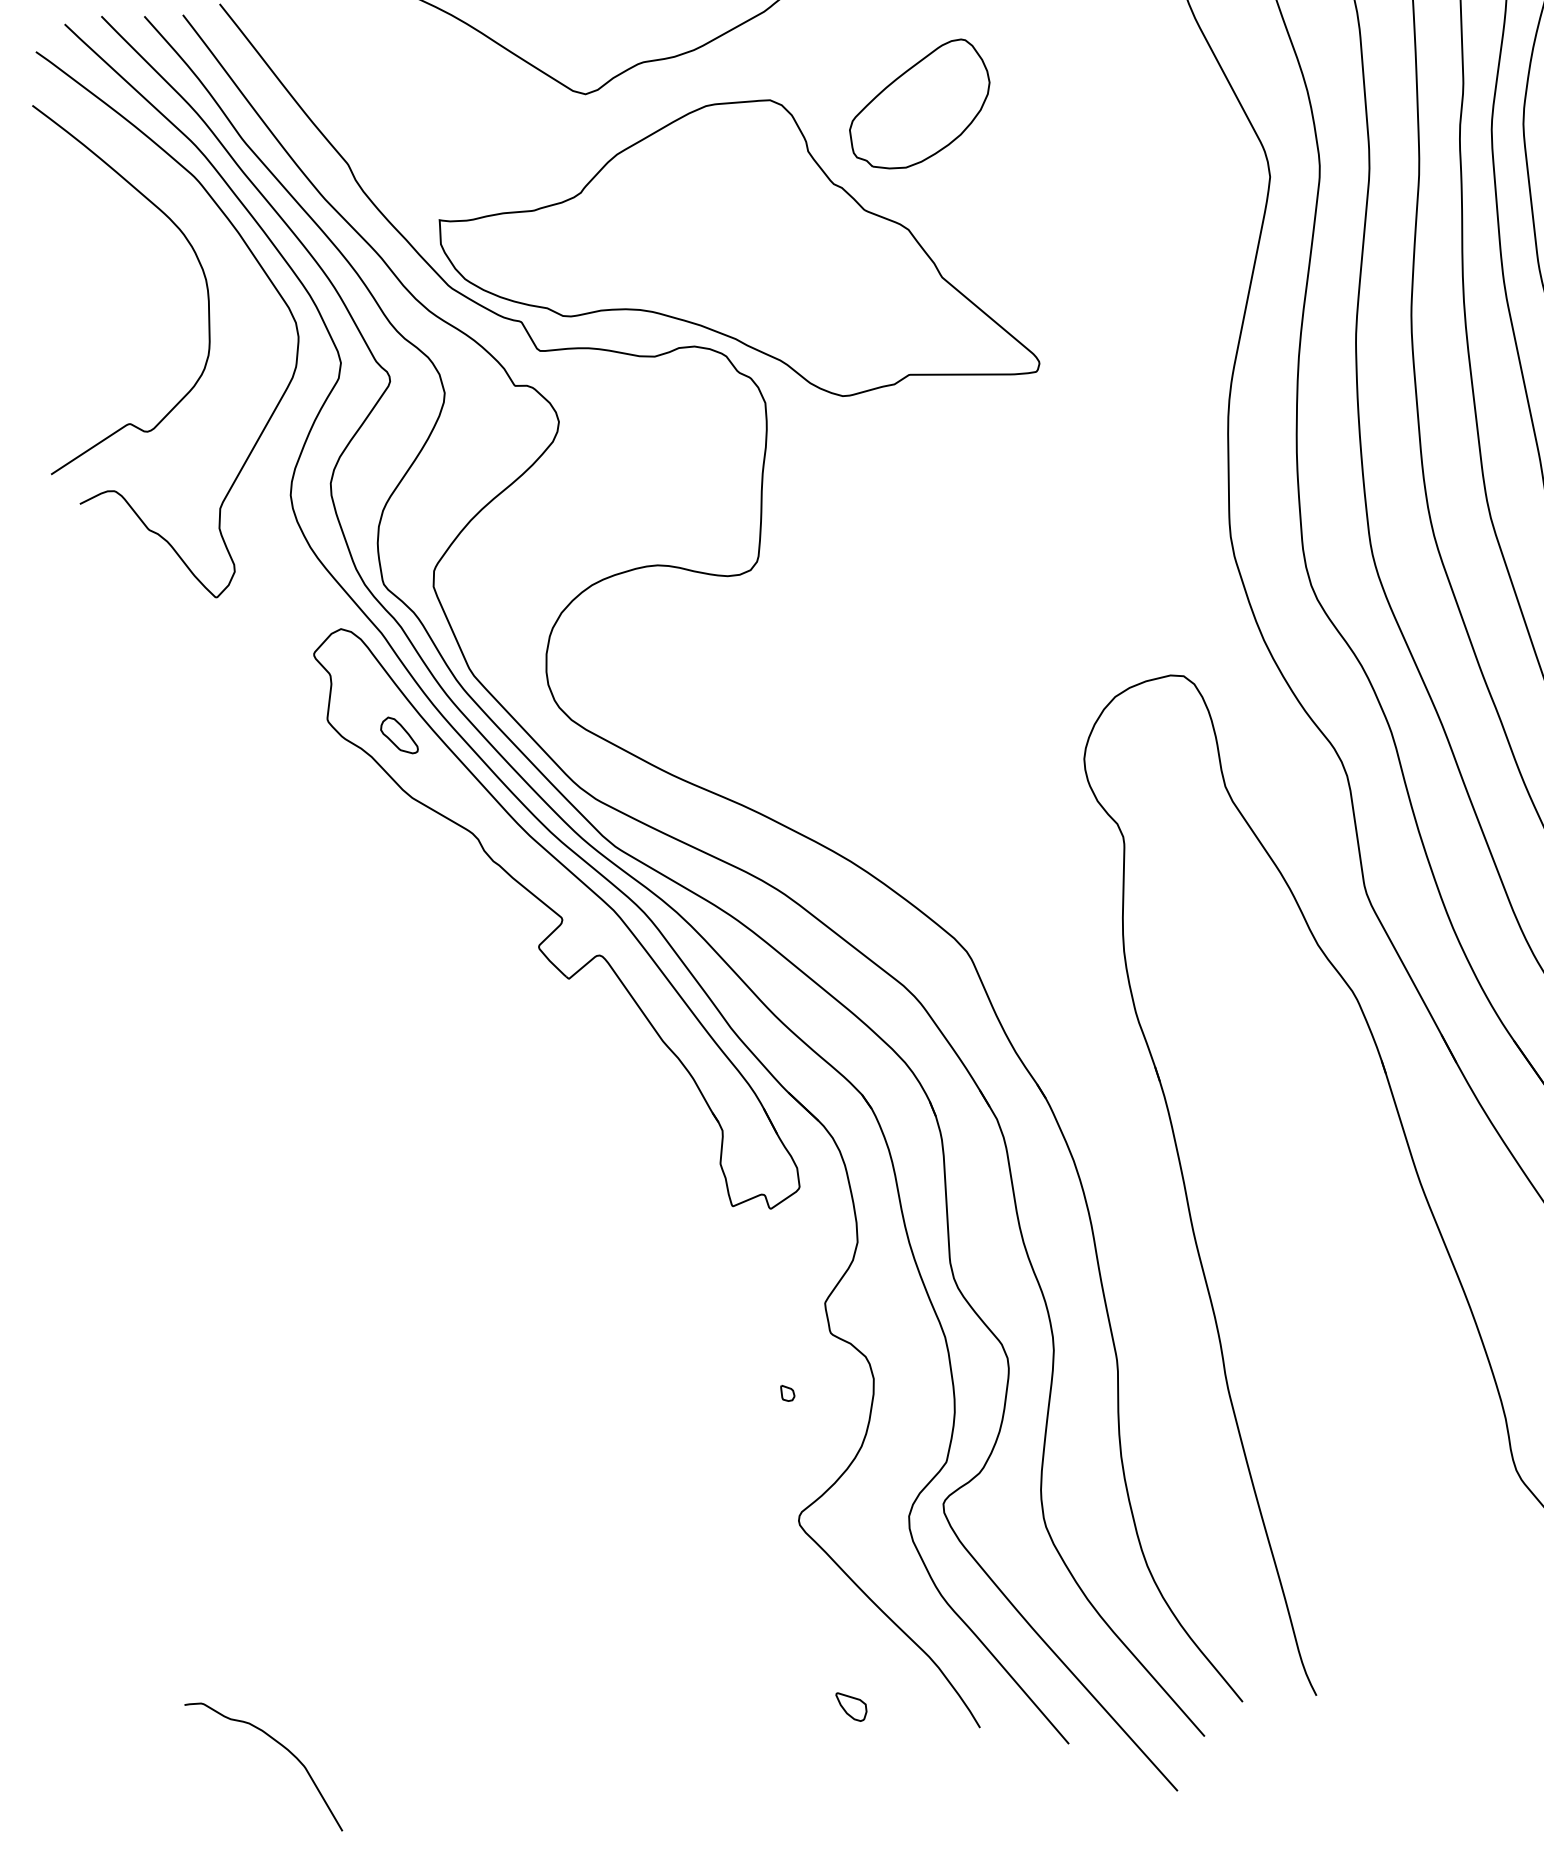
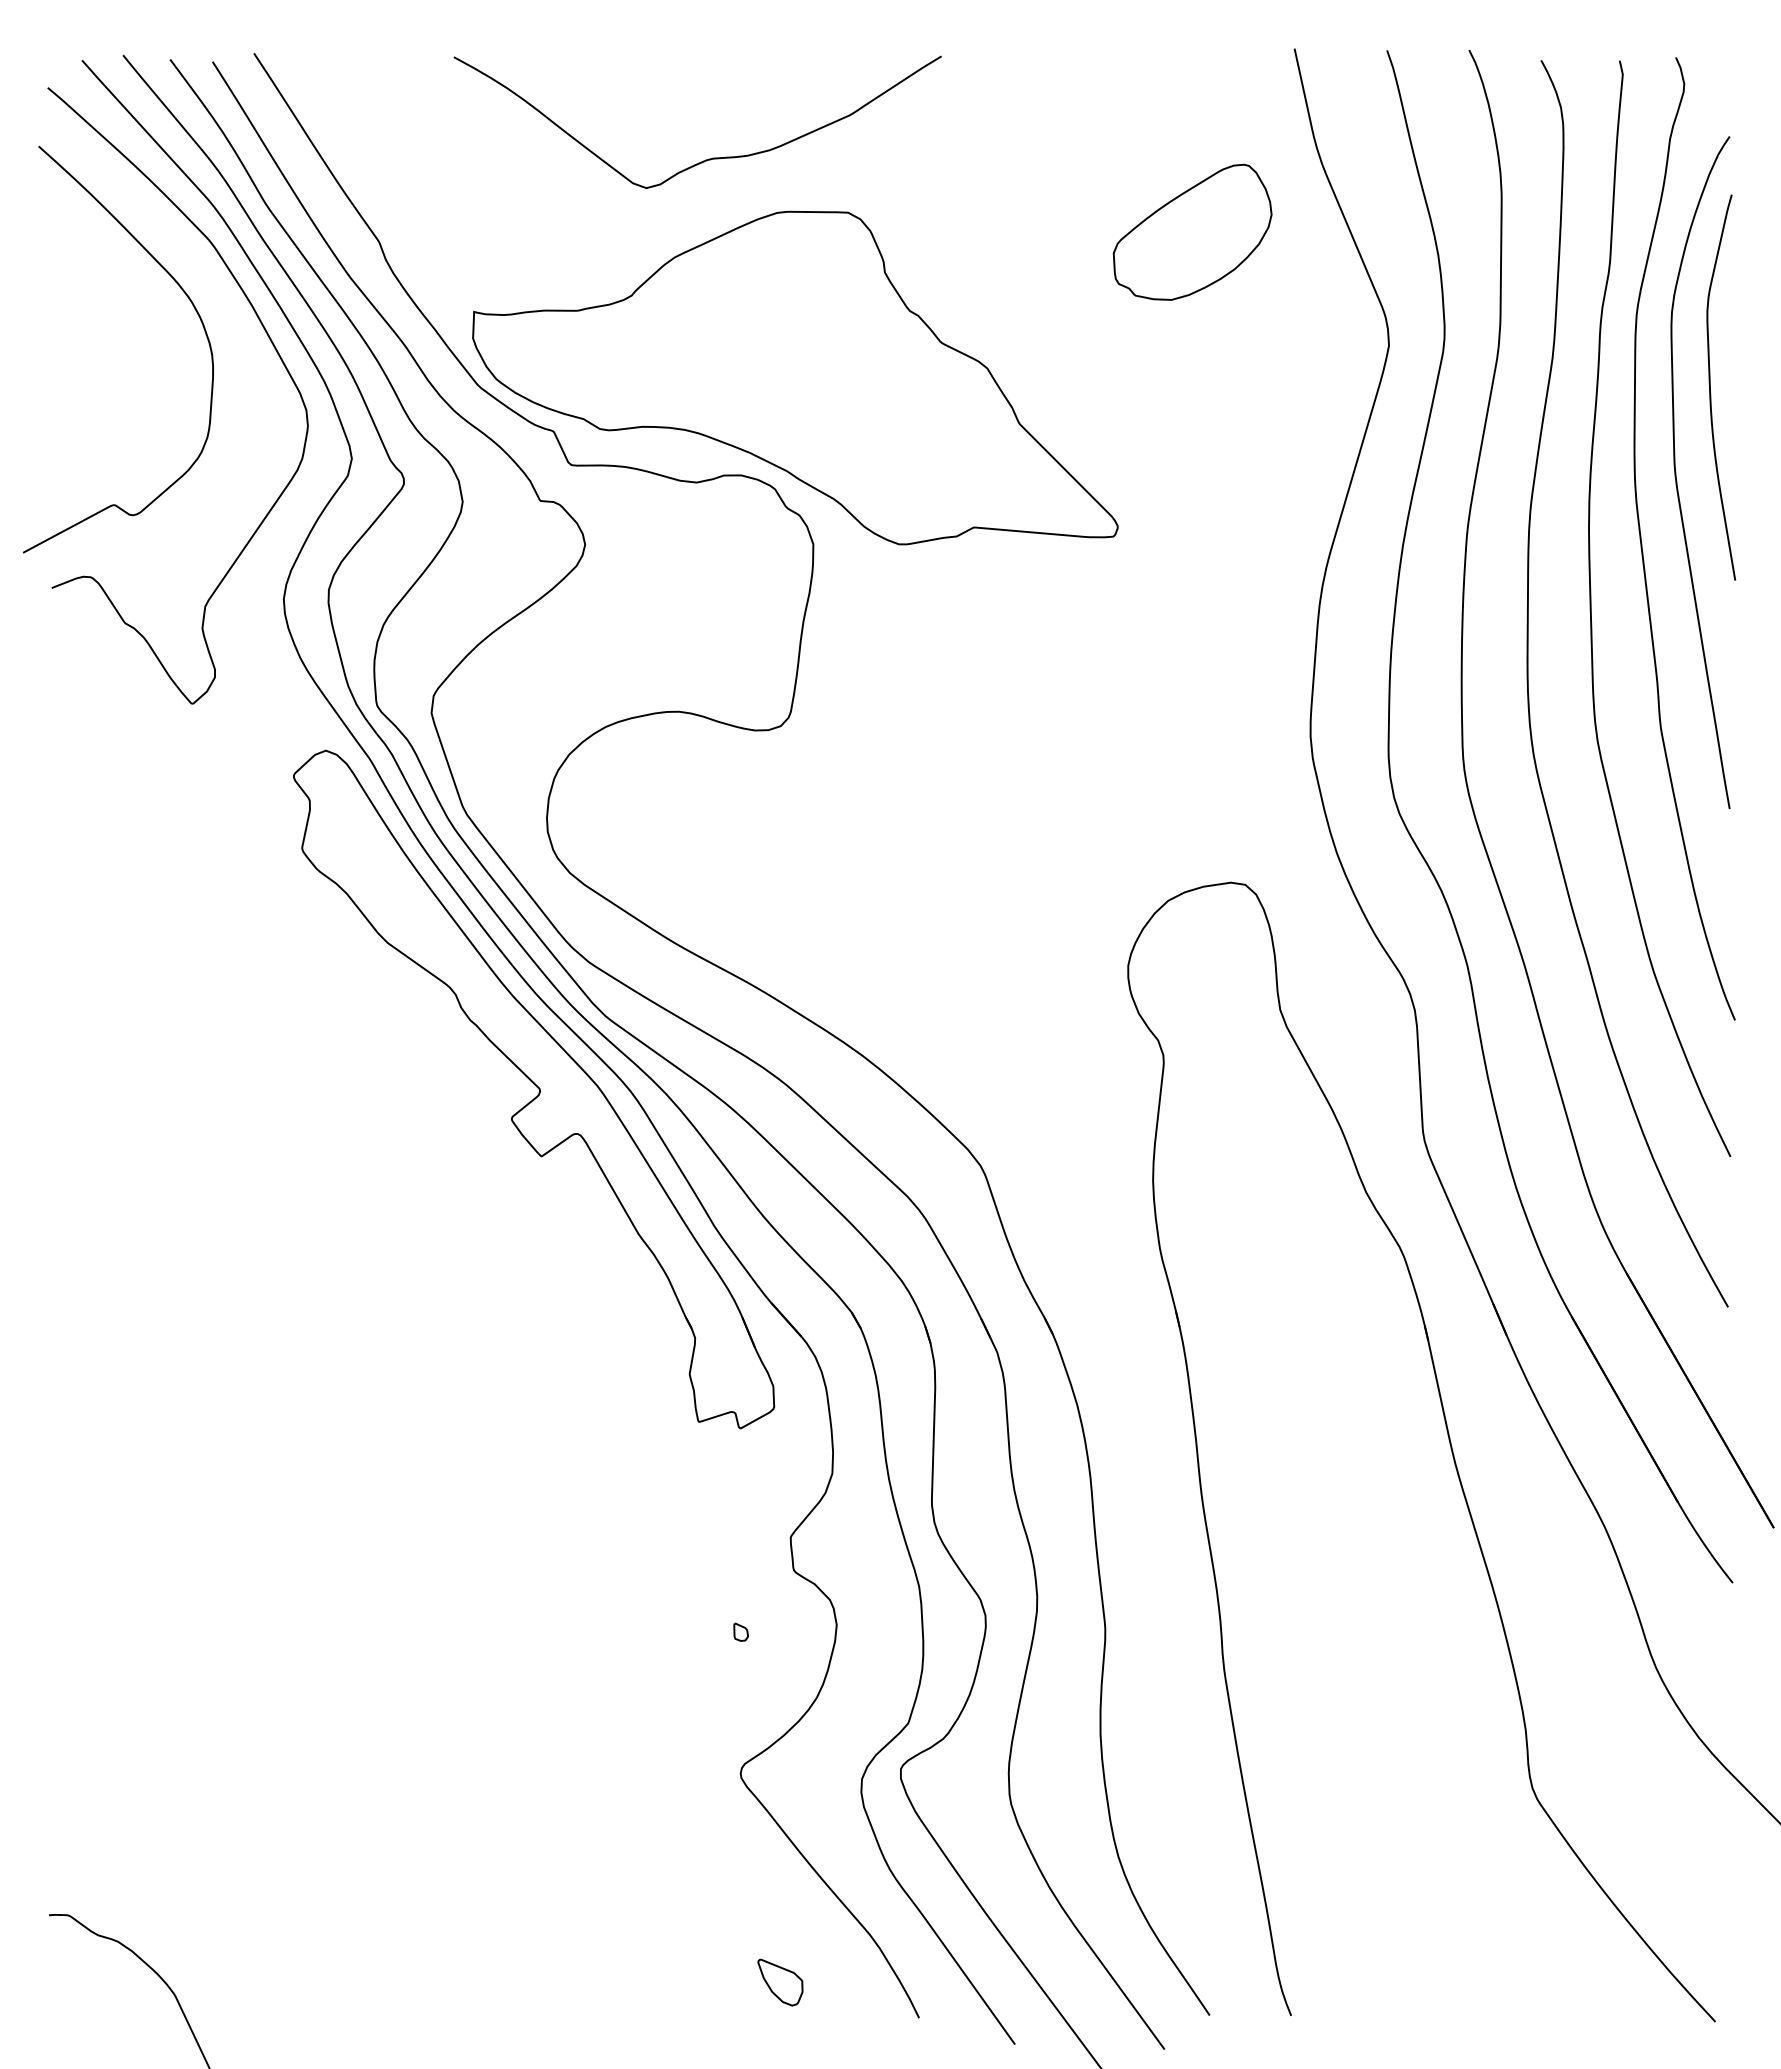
part: (919, 104) -> (1192, 231), moved
part: (399, 735) -> (379, 872), removed
part: (851, 1706) -> (780, 1982), size x1.4

